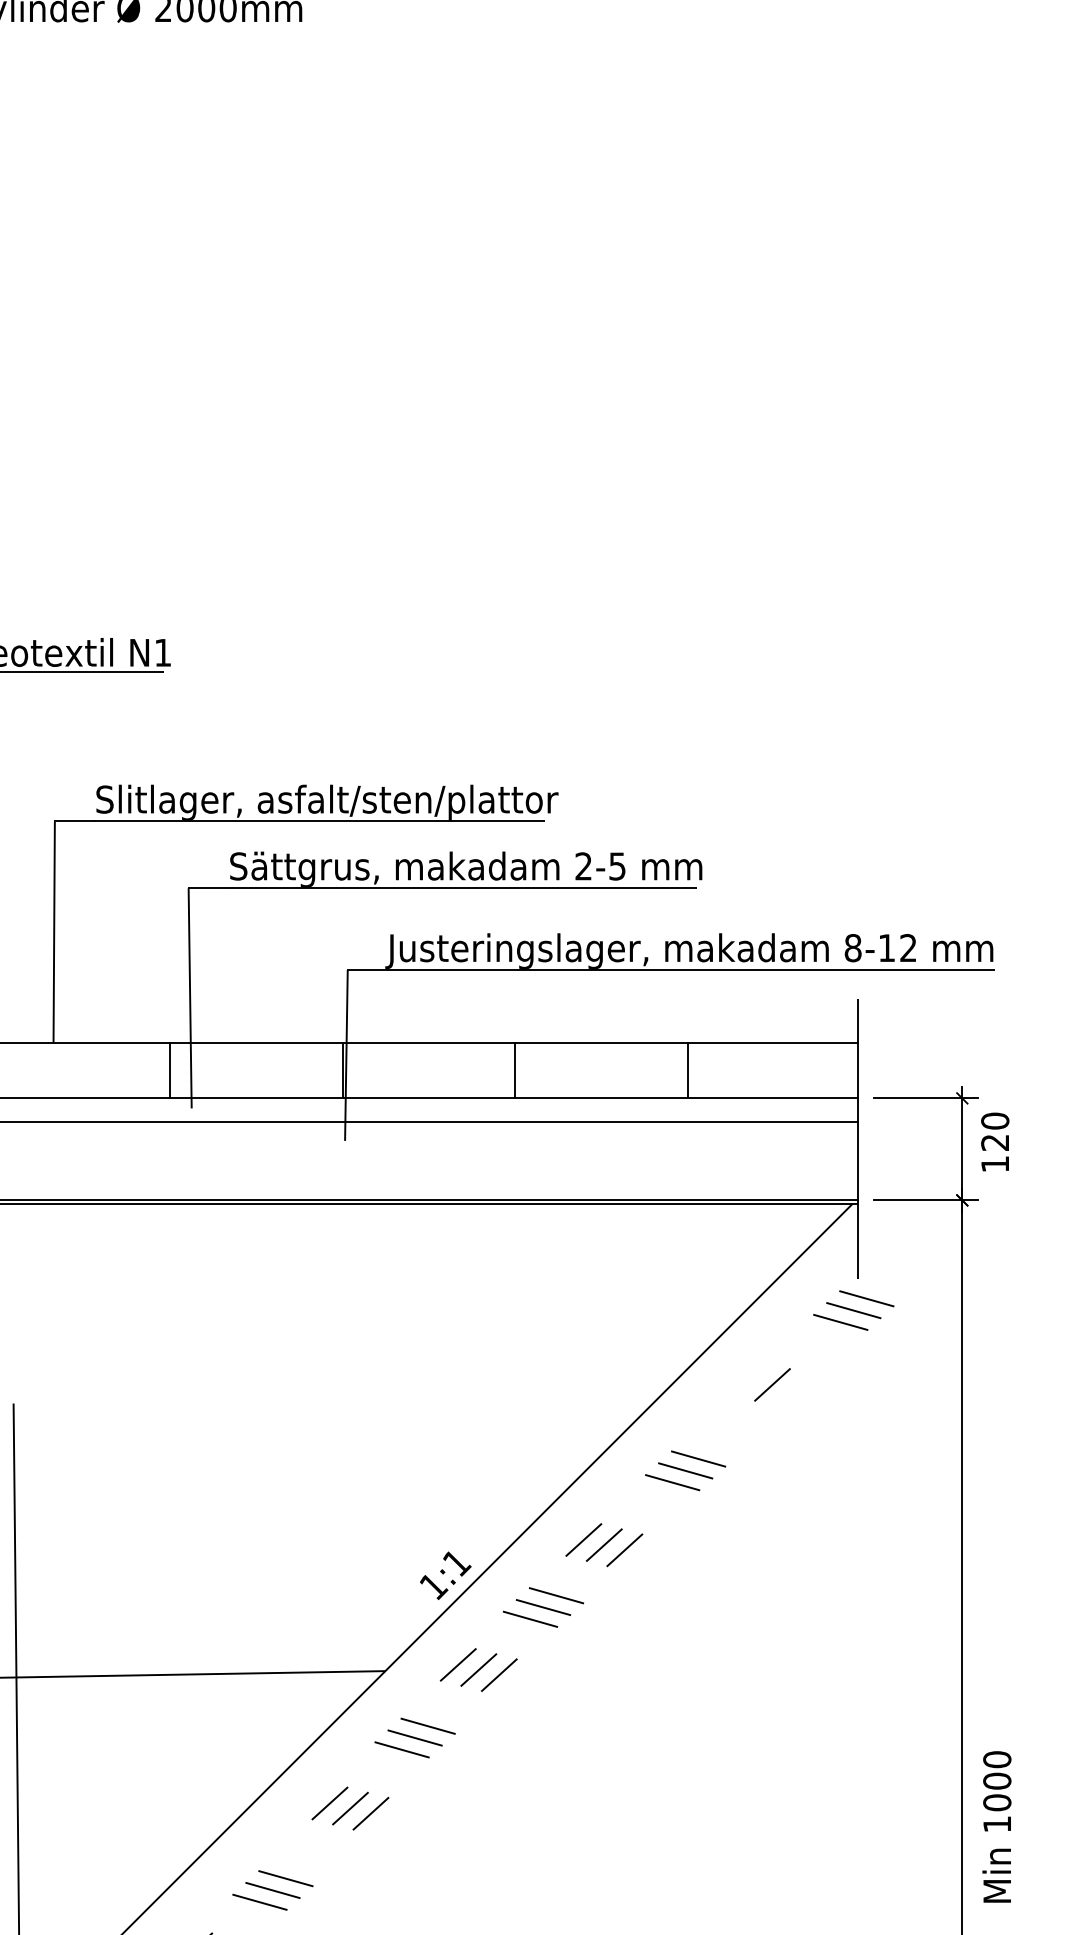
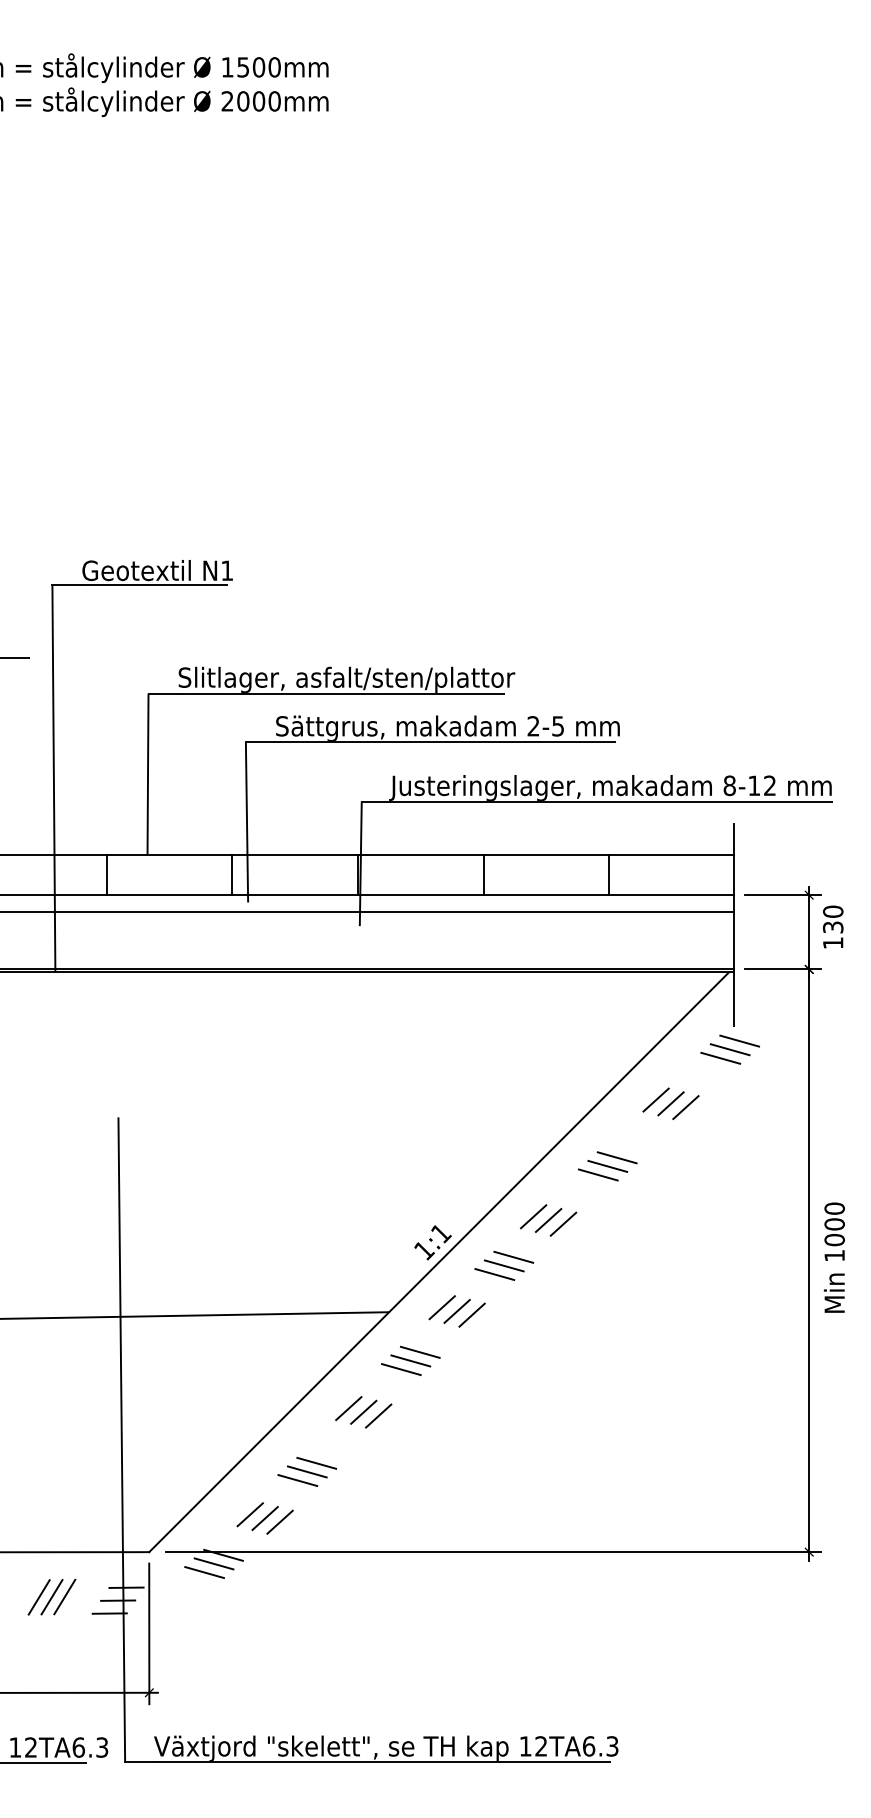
text: (995, 1142) -> (833, 927), 120 -> 130
line: (751, 1378) -> (655, 1099), added
line: (792, 1389) -> (685, 1107), added
text: (995, 1826) -> (833, 1257), moved

